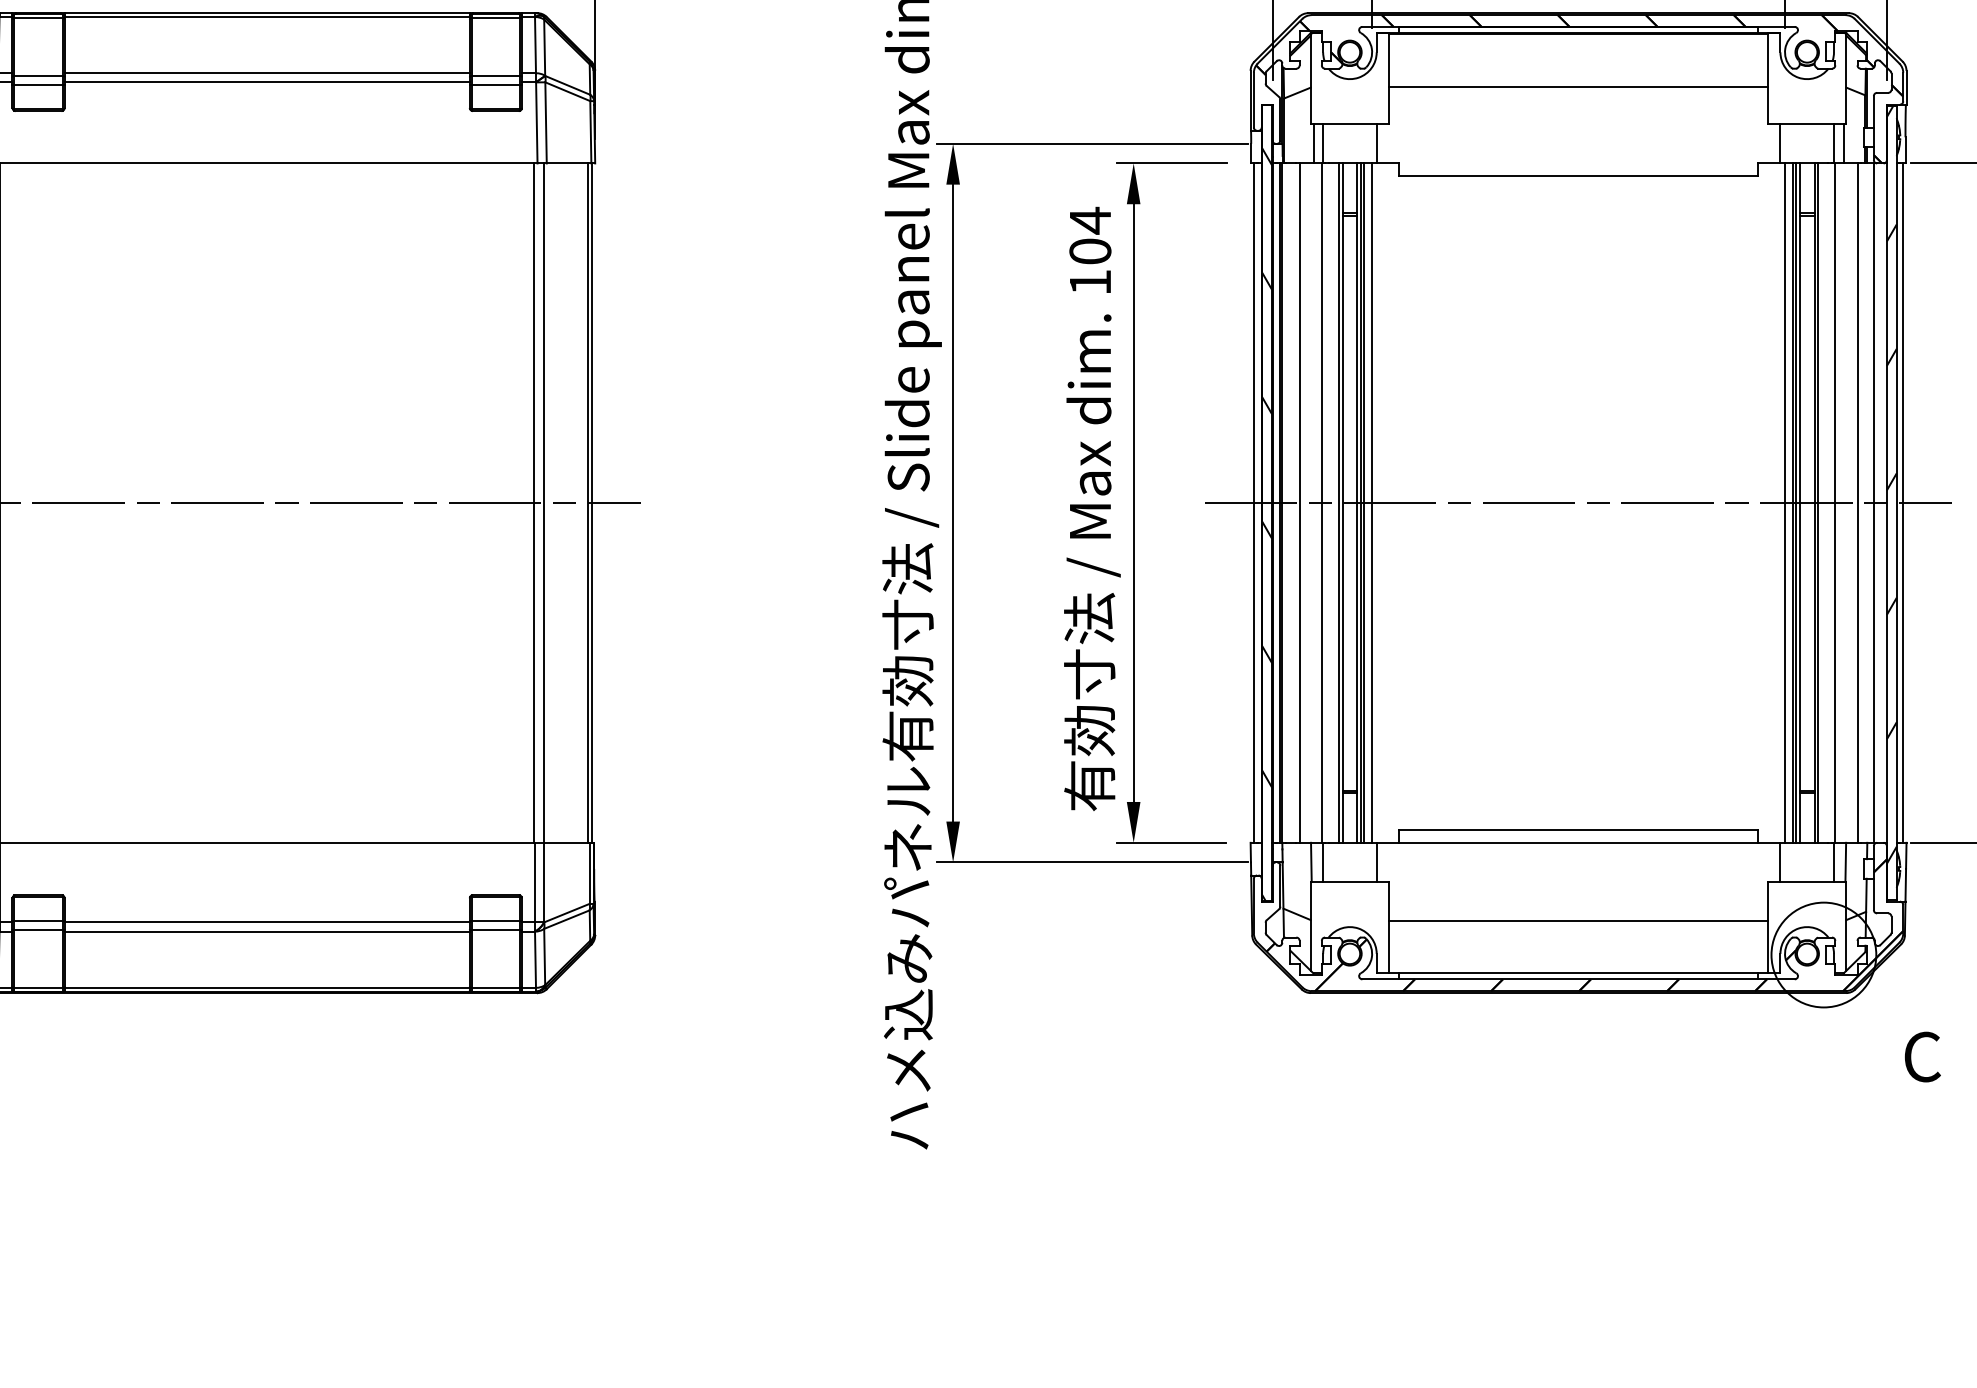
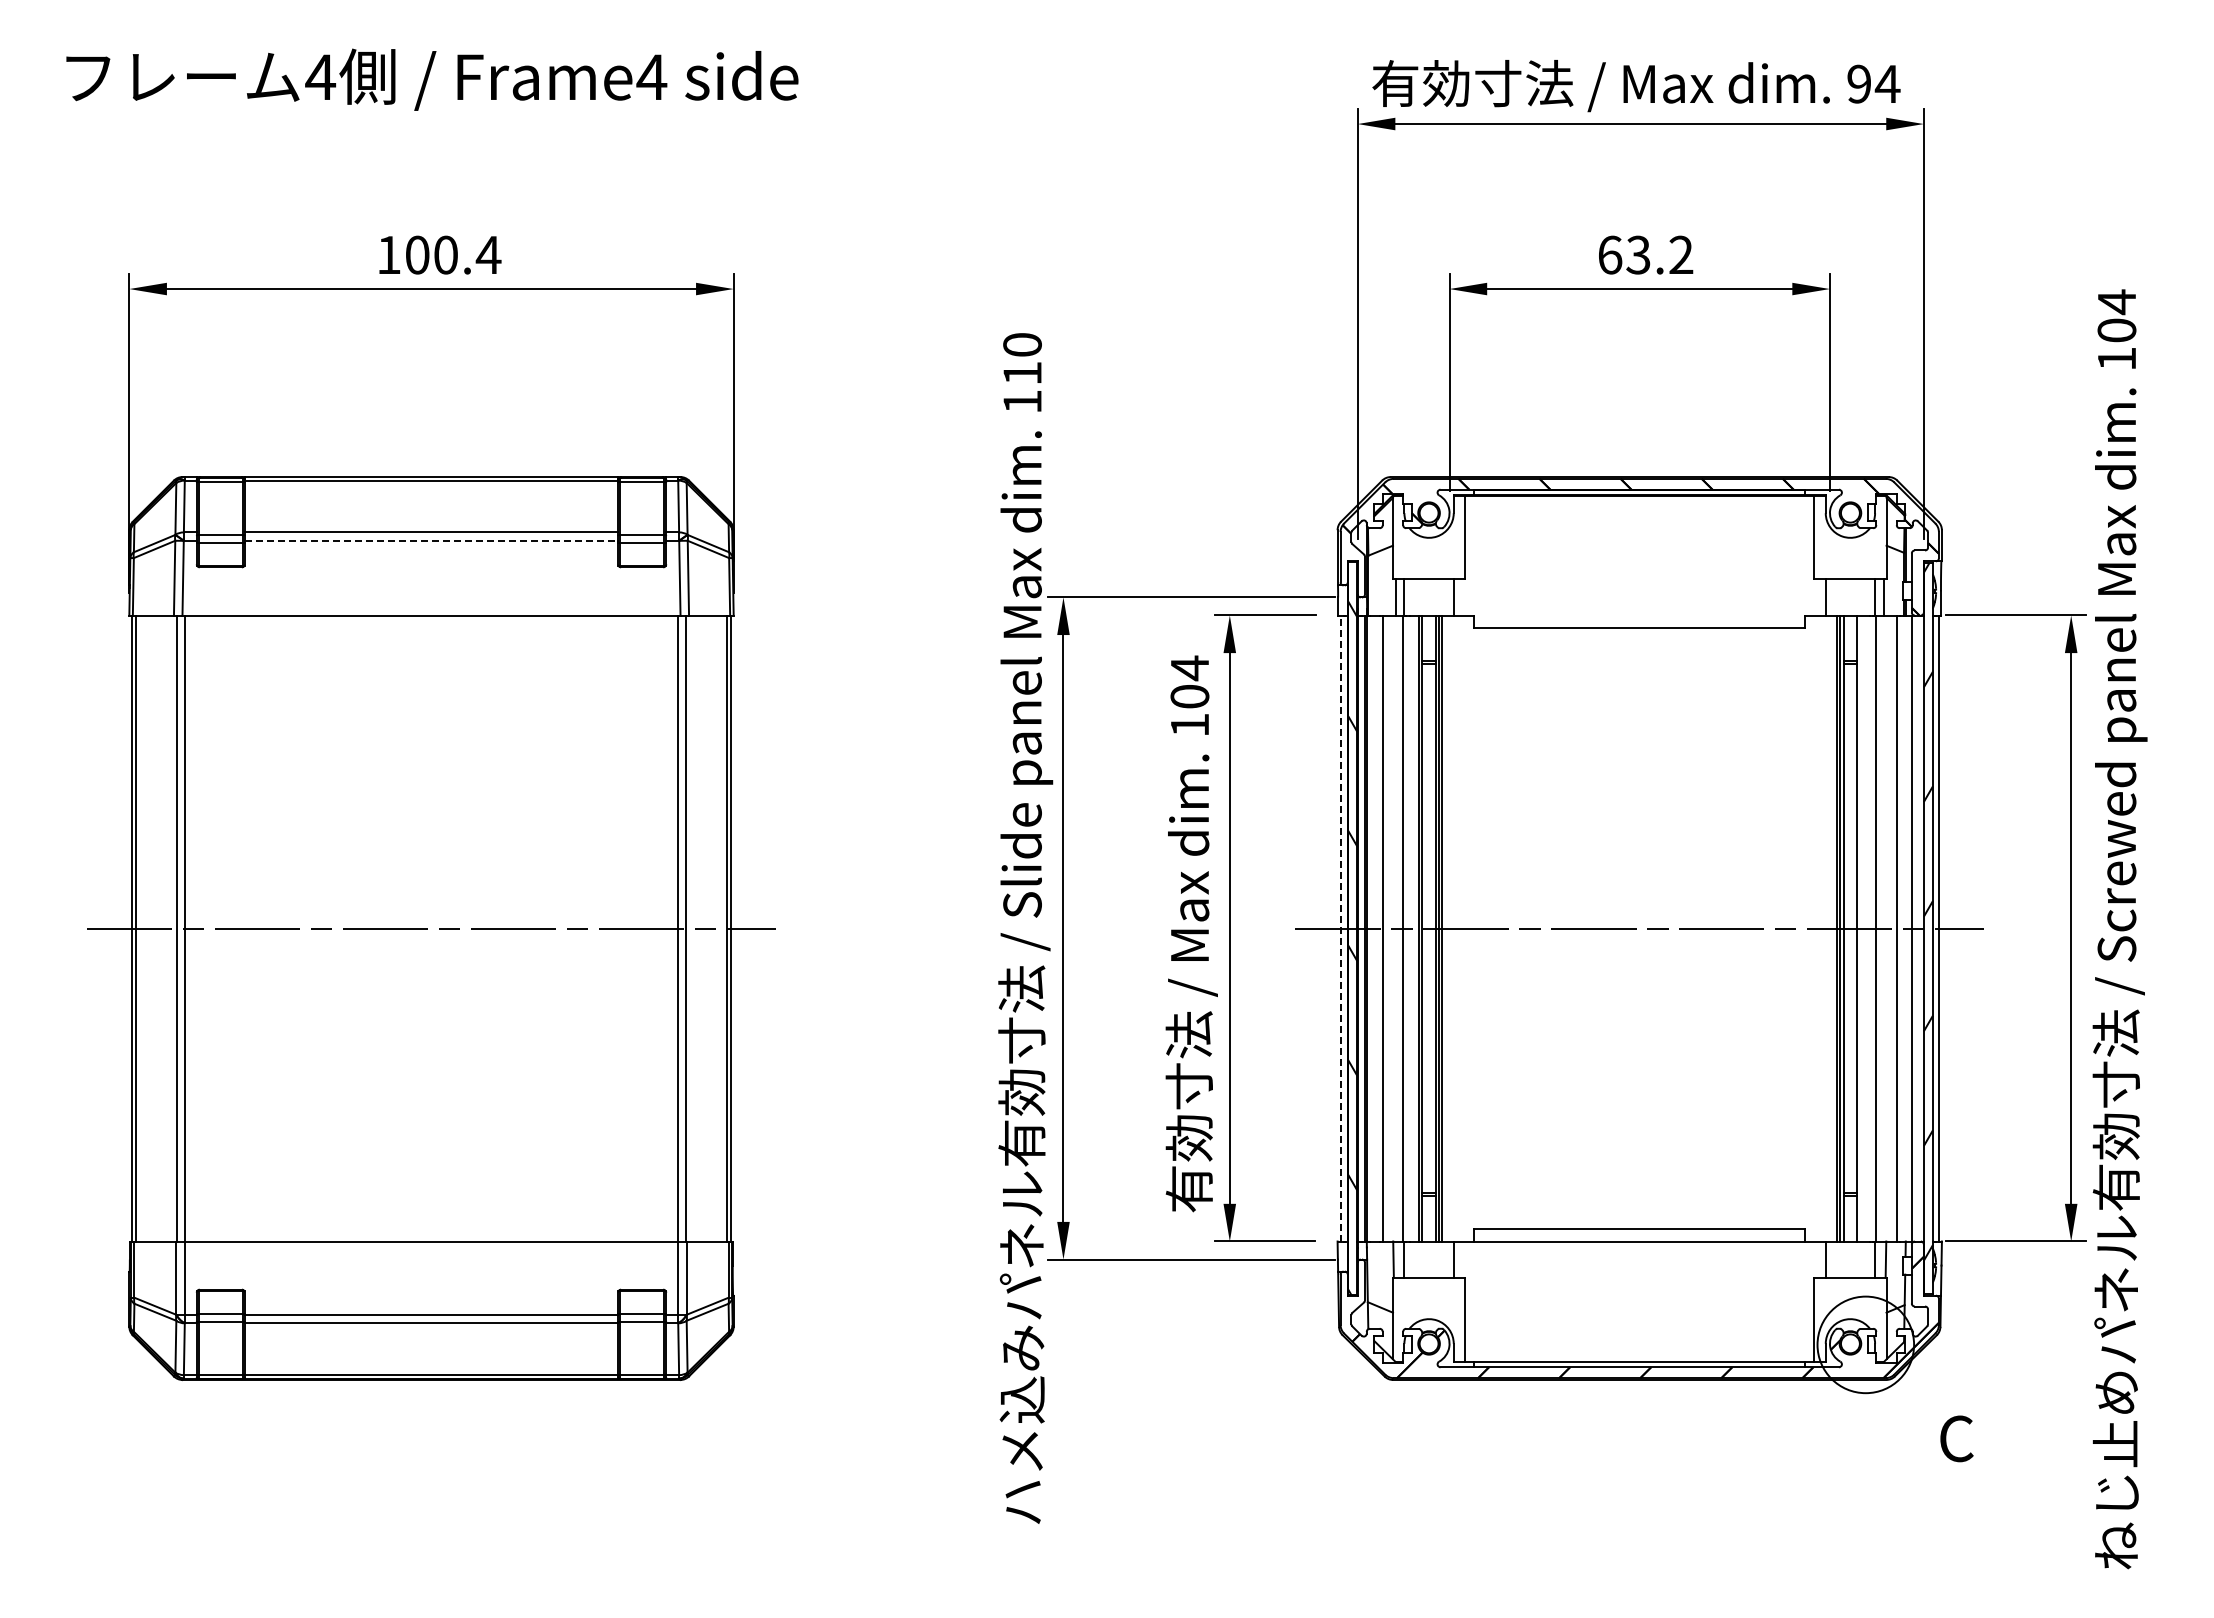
line: (267, 82) -> (431, 540), solid -> dashed
line: (1578, 86) -> (1639, 544), removed
line: (1253, 503) -> (1340, 928), solid -> dashed
line: (1372, 503) -> (1449, 928), removed
line: (1784, 503) -> (1829, 928), removed
line: (1818, 503) -> (1860, 928), removed
line: (1578, 920) -> (1639, 1313), removed

